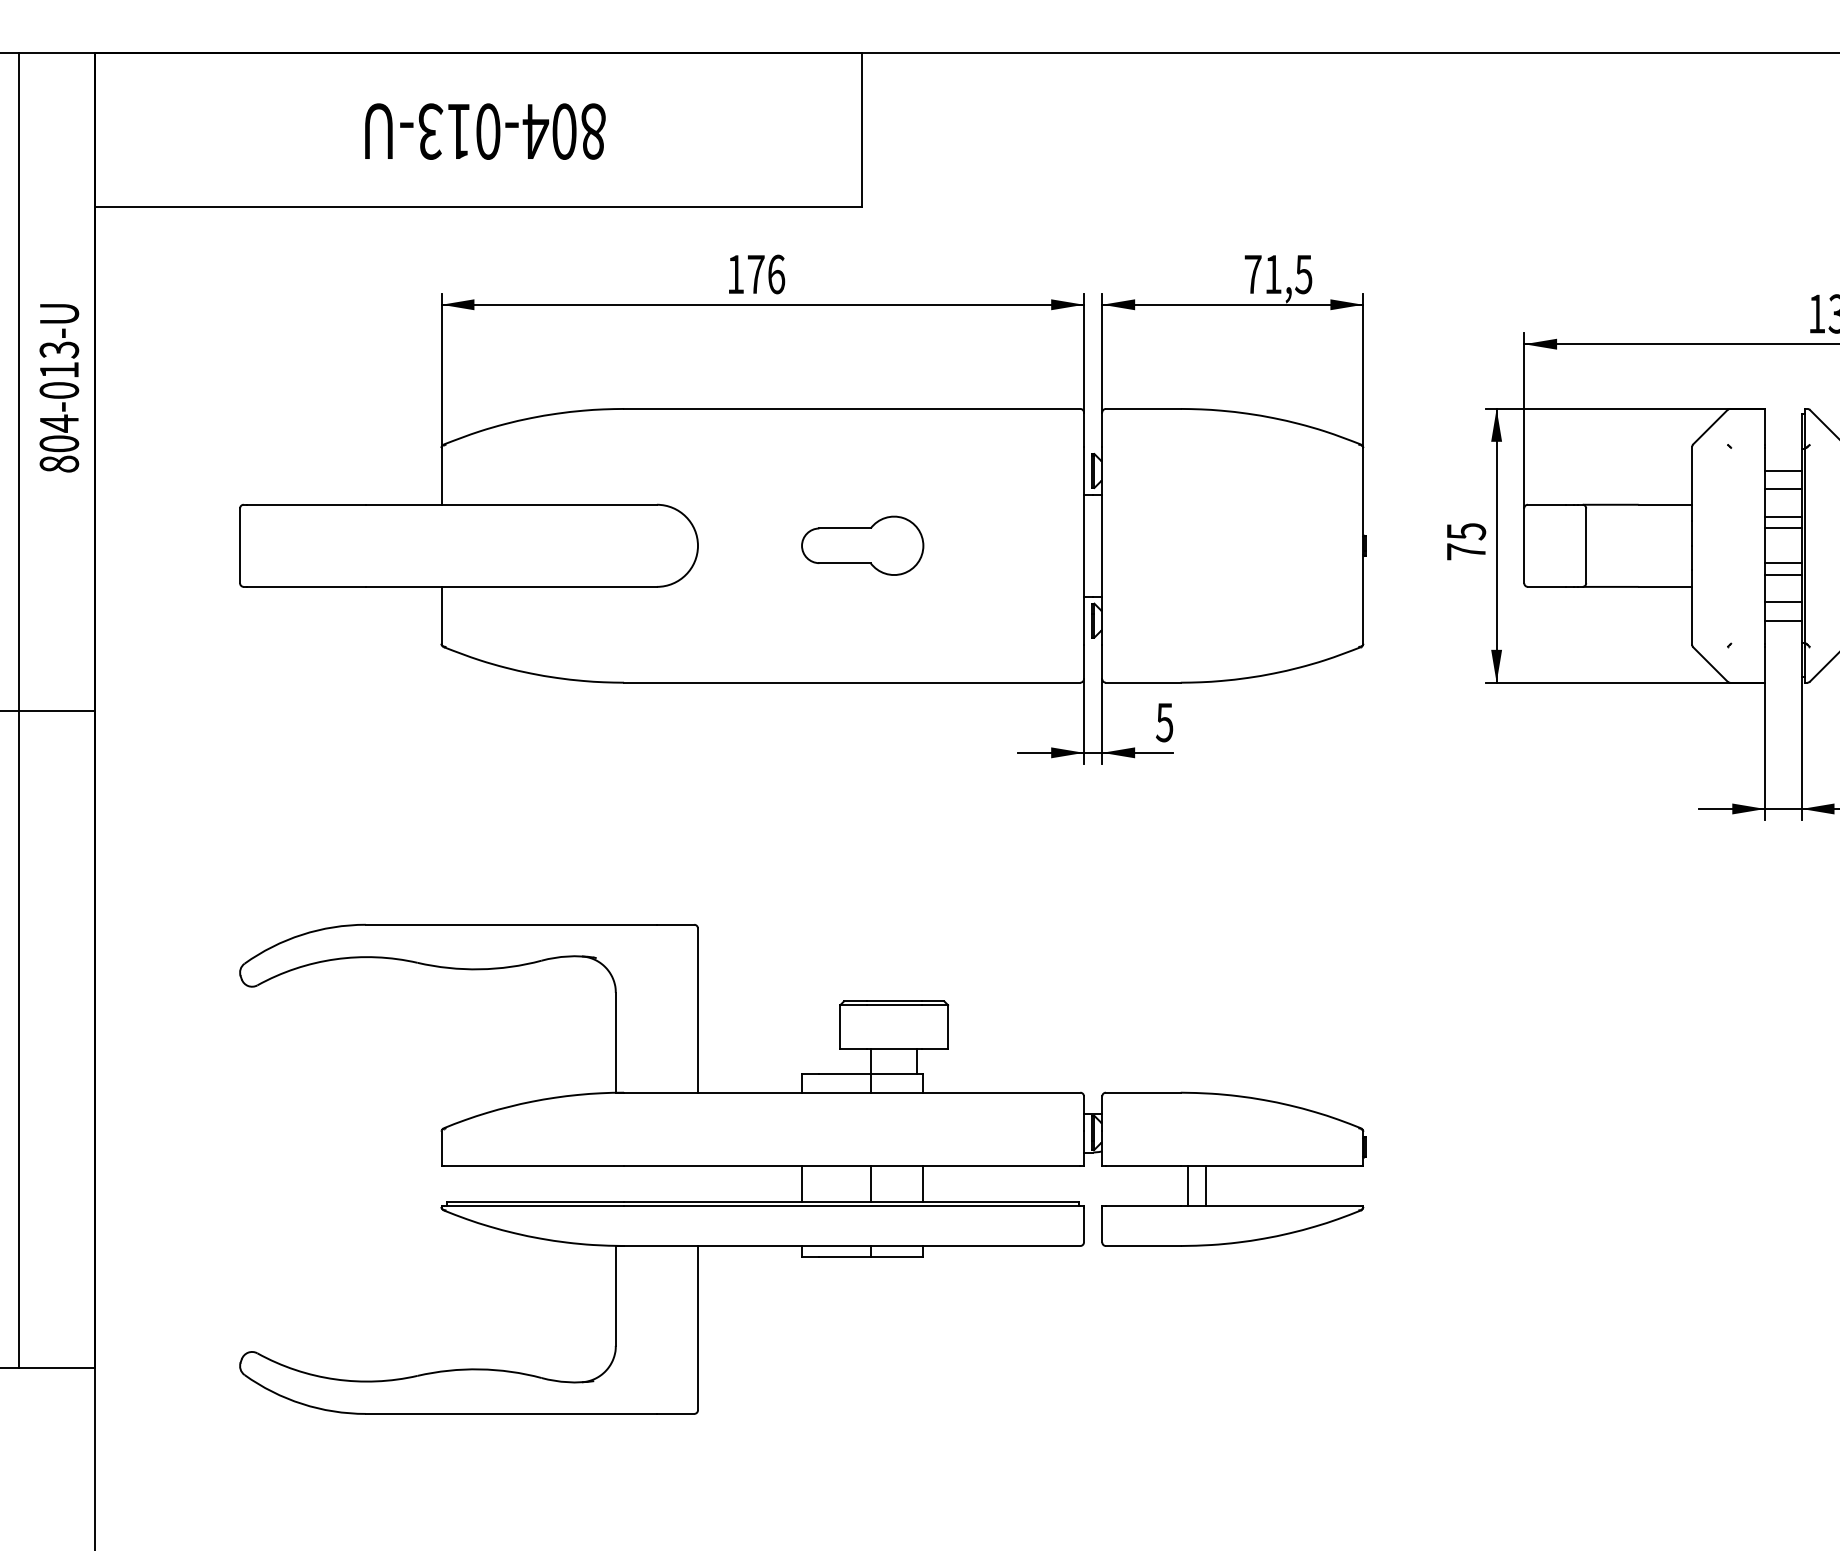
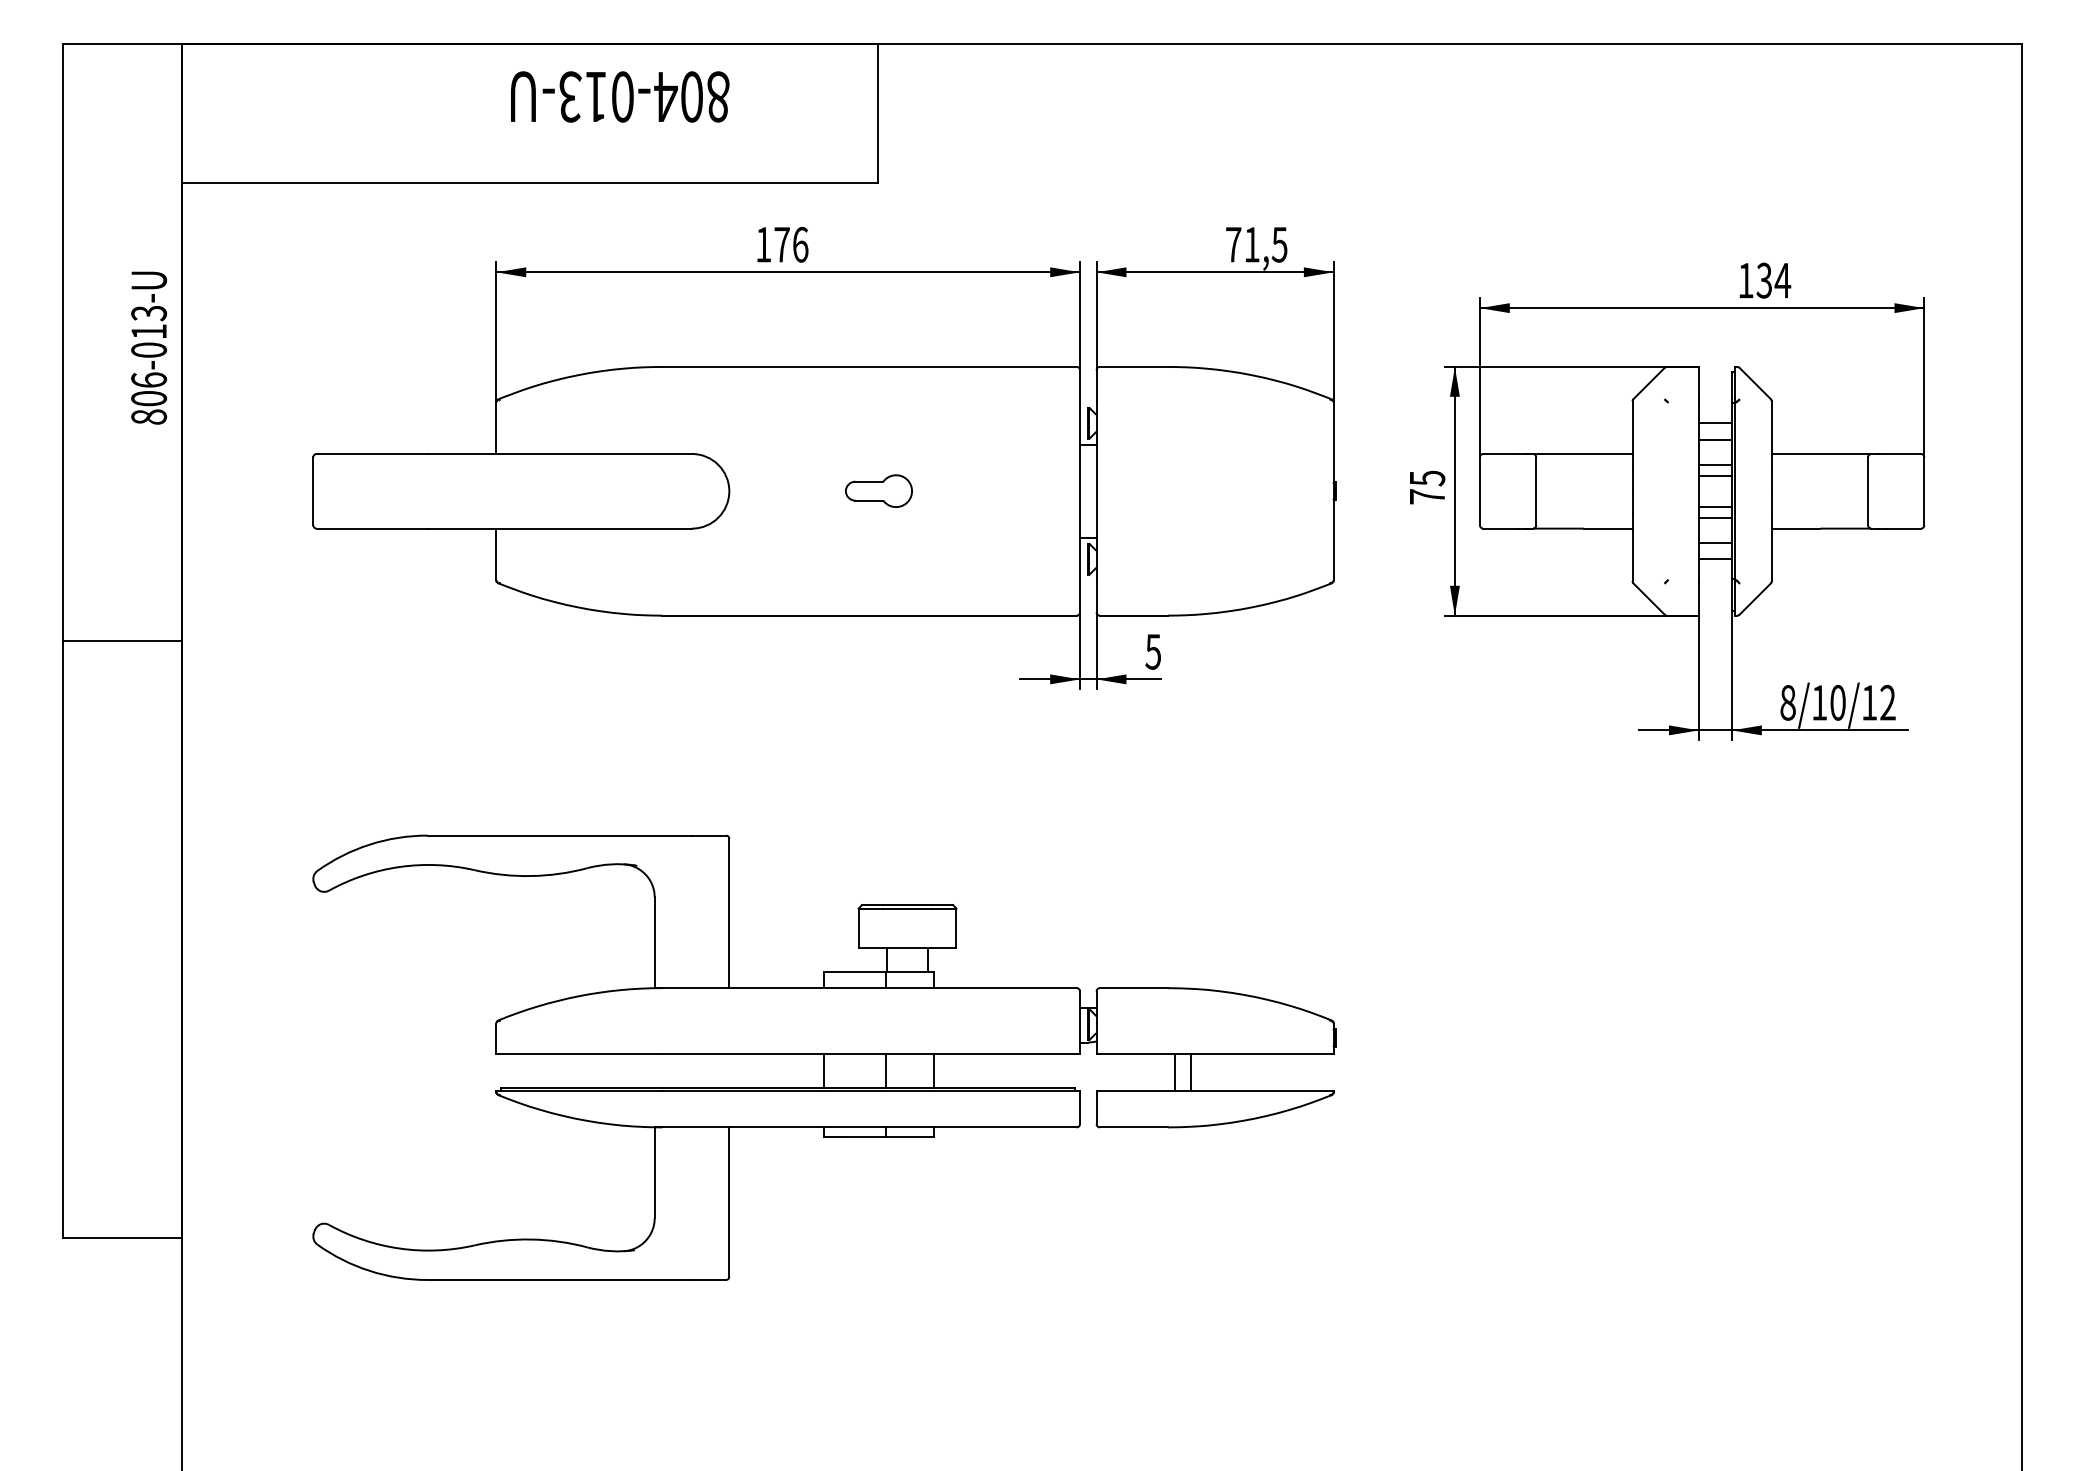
text: (485, 131) -> (620, 96), moved
text: (59, 423) -> (149, 380), 804-013-U -> 806-013-U
part: (862, 544) -> (878, 490), size x0.6
line: (19, 710) -> (112, 640), removed

